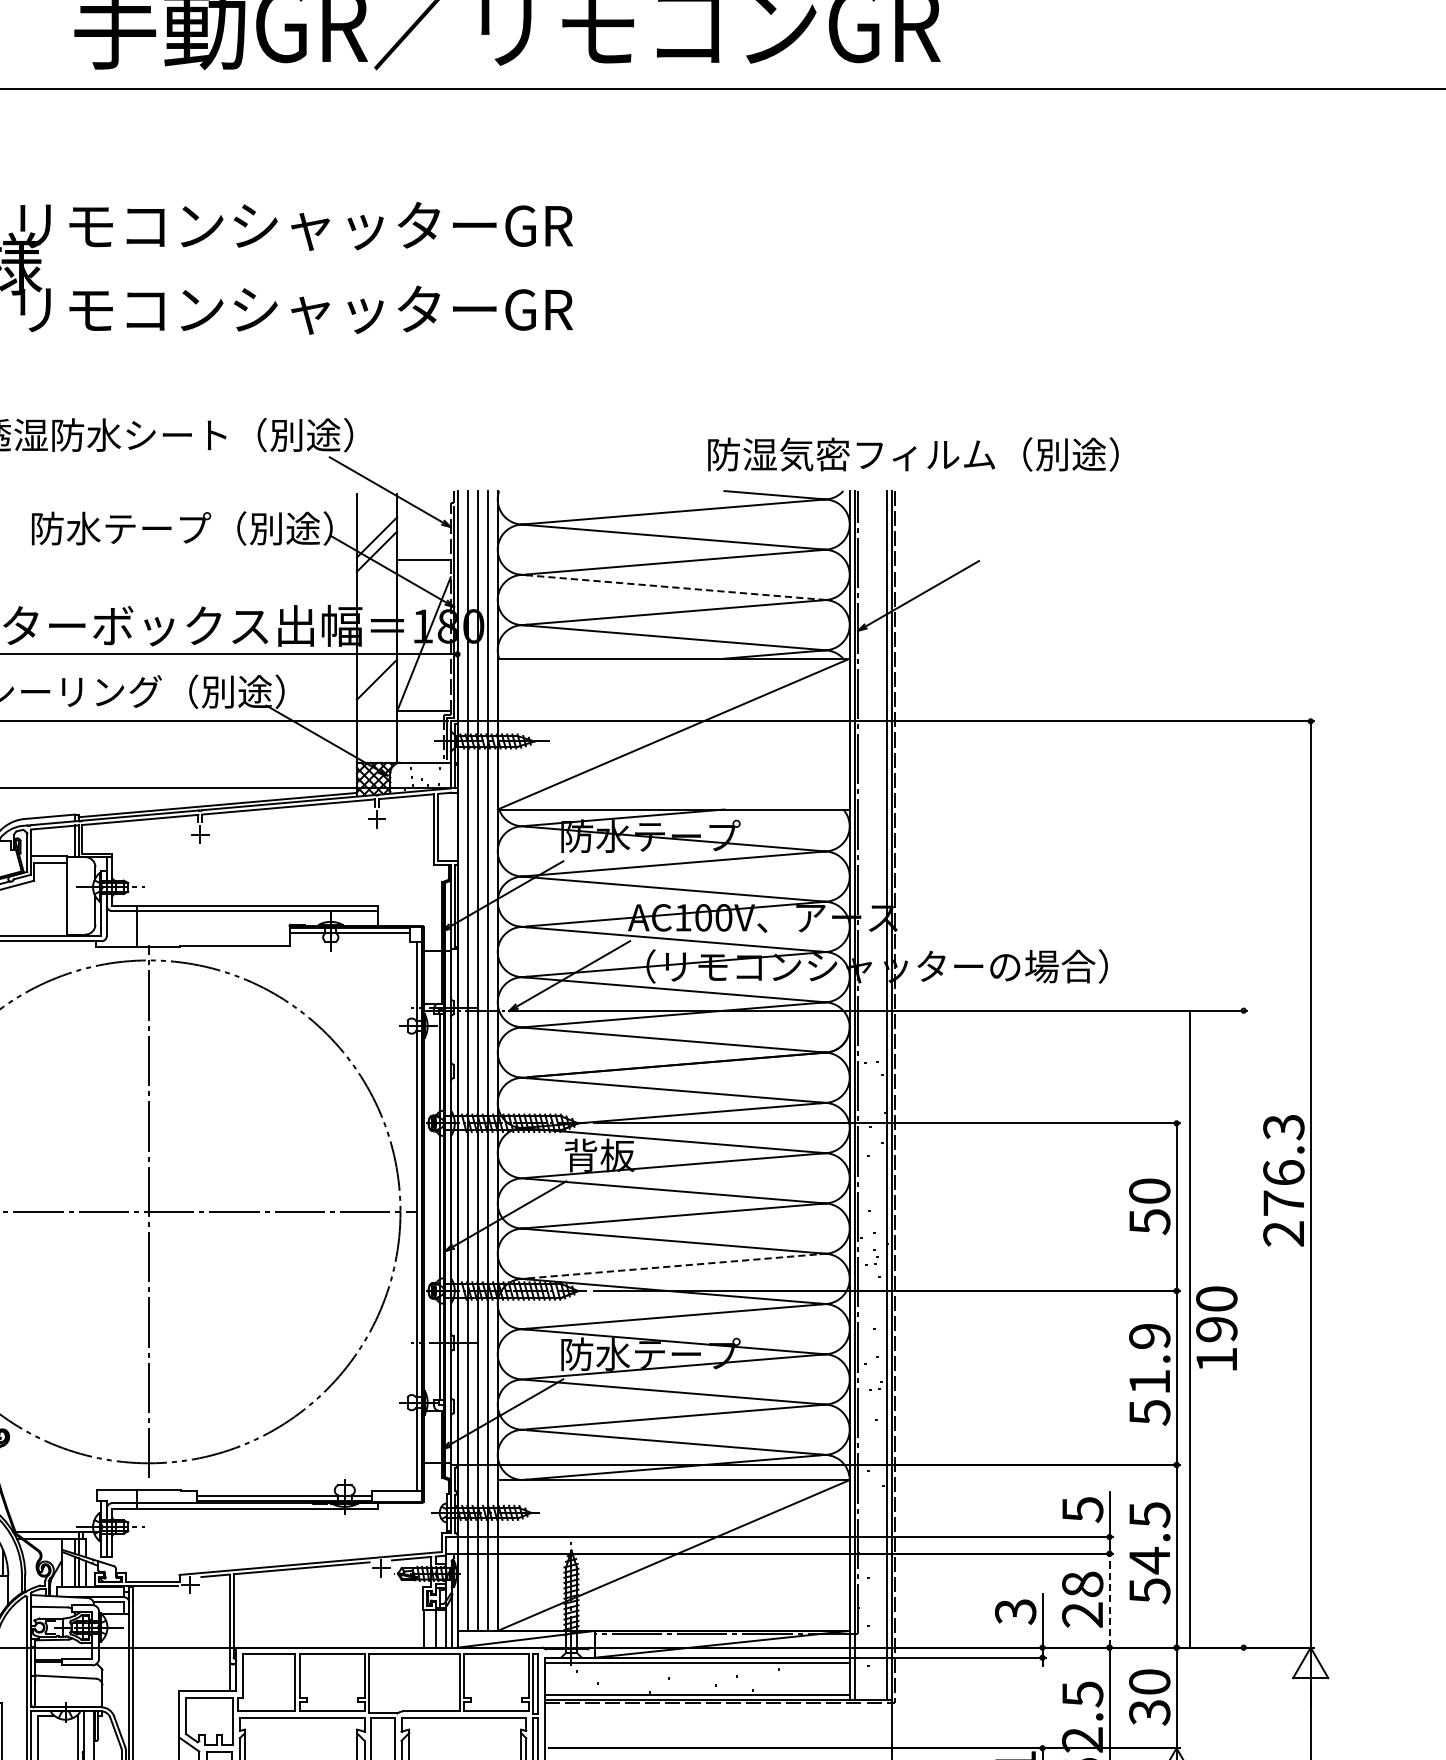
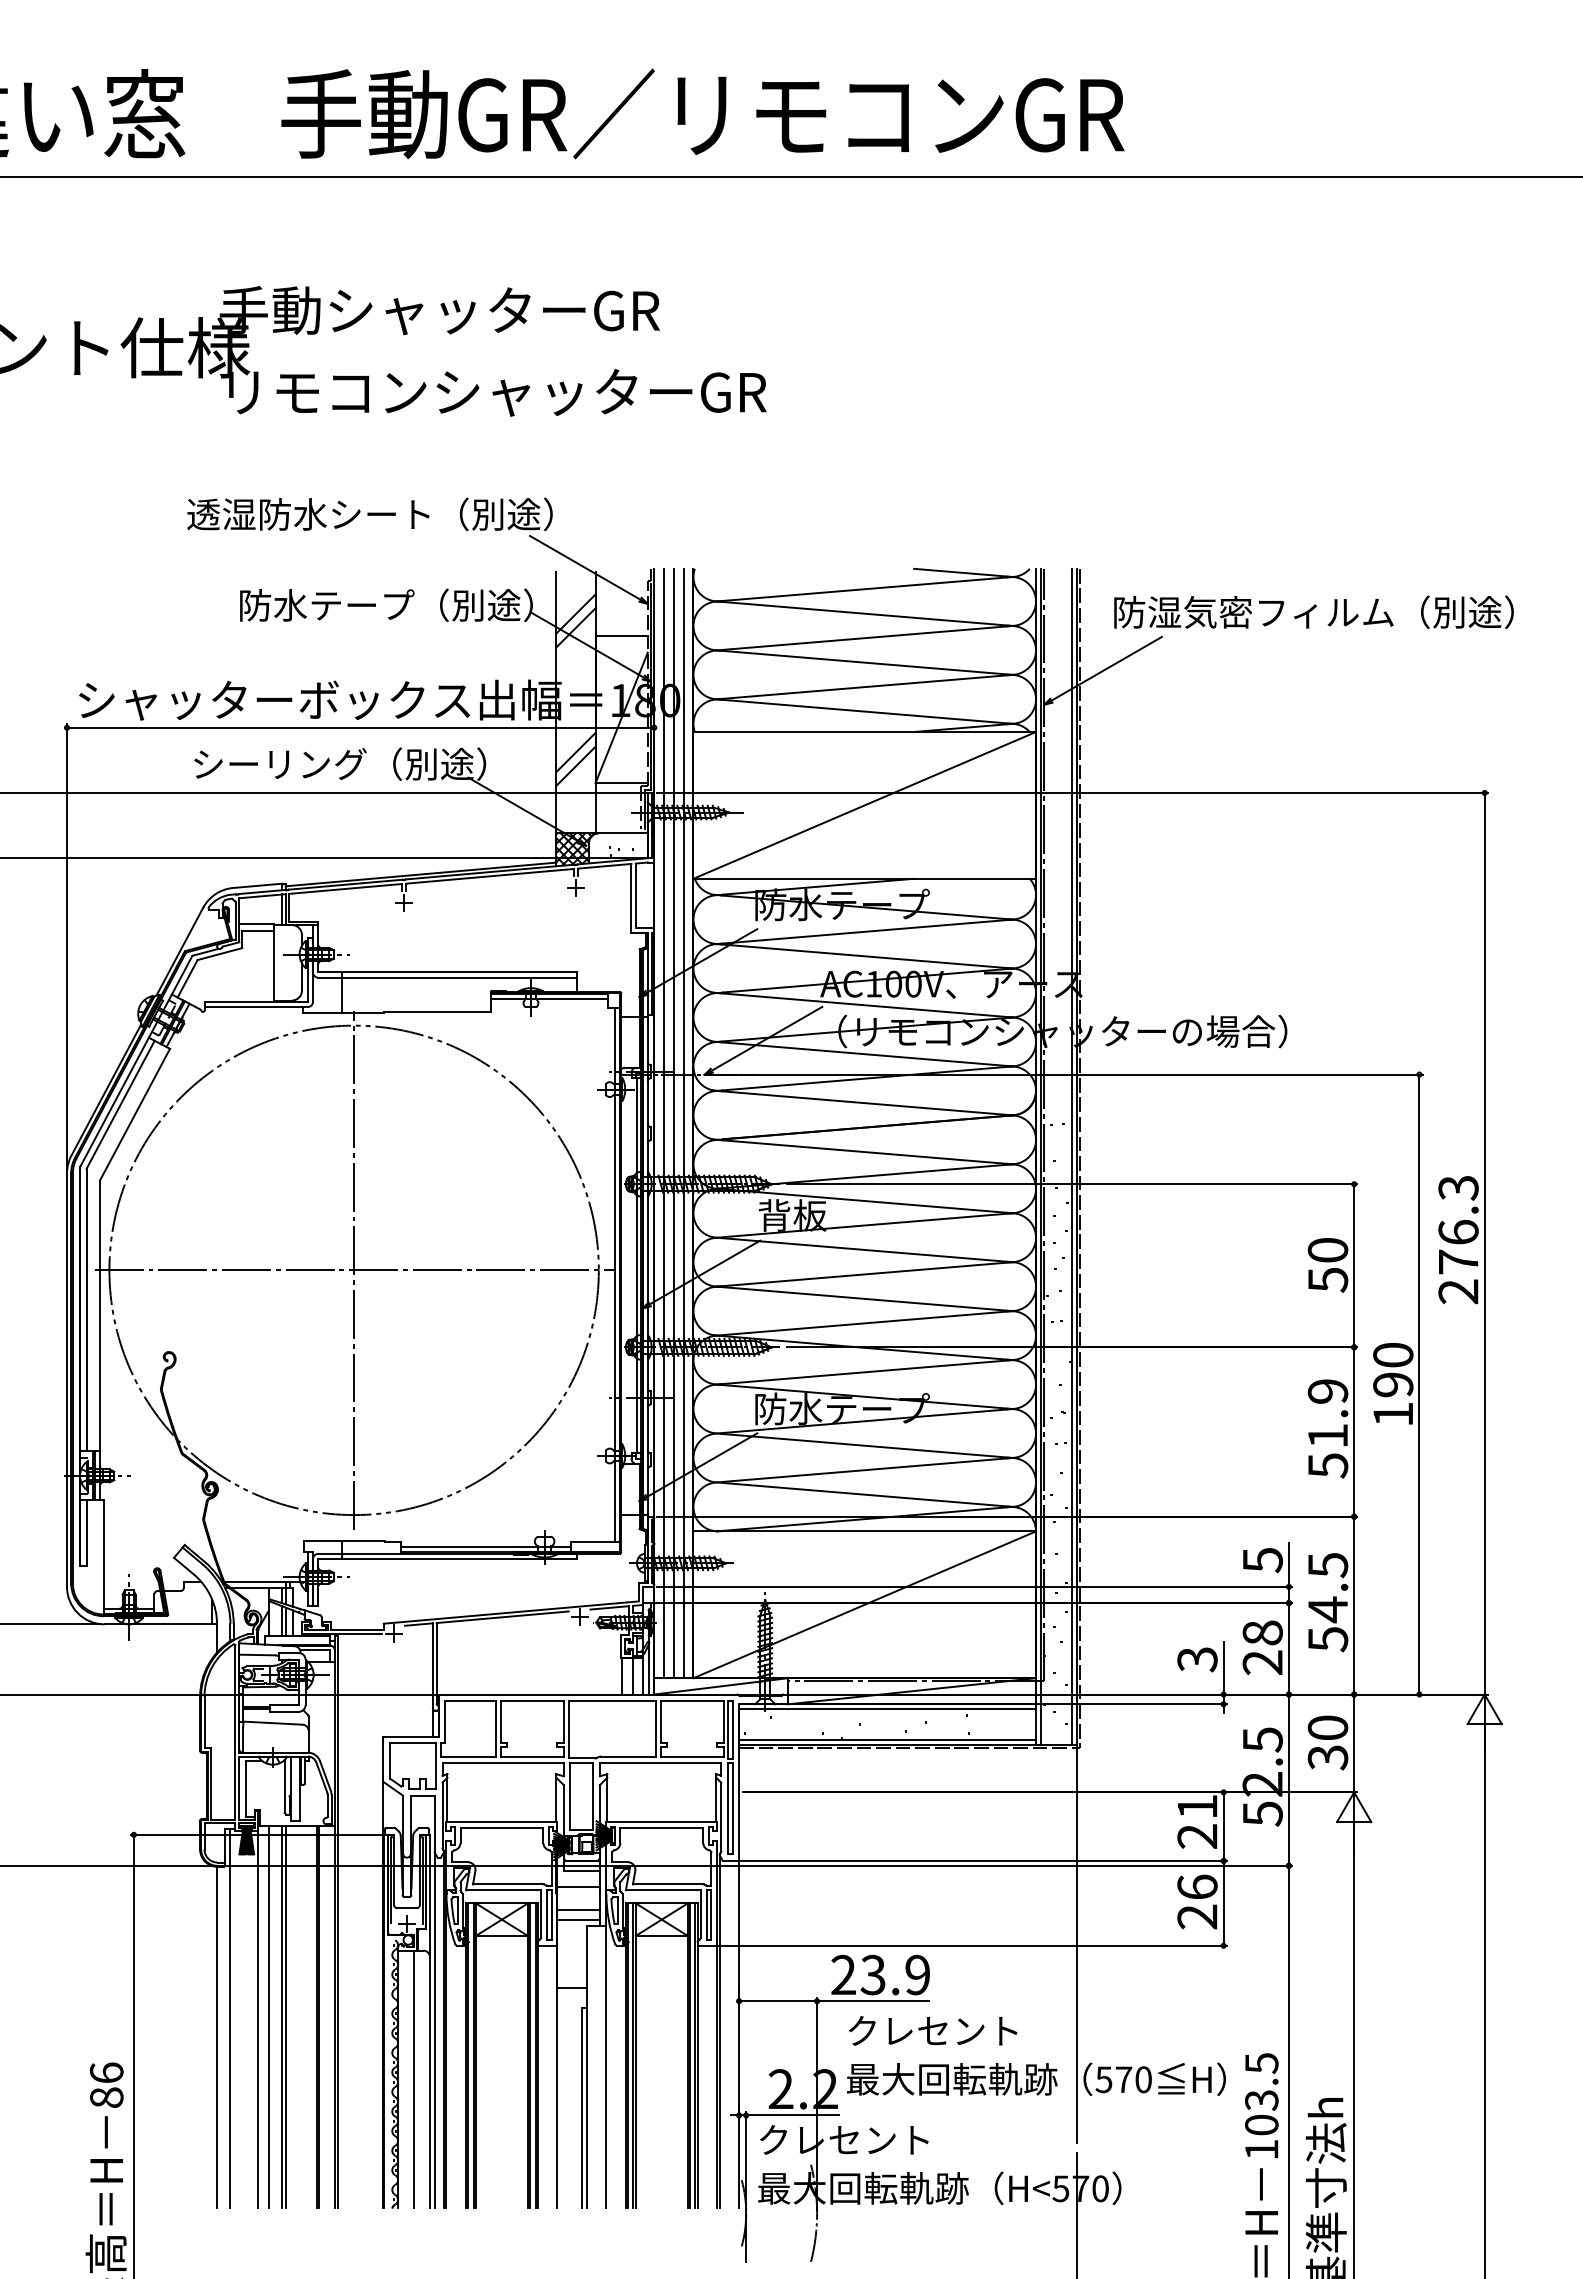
text: (291, 225) -> (492, 310), リモコンシャッターGR -> 手動シャッターGR
text: (912, 453) -> (1313, 611), moved
line: (671, 587) -> (862, 662), dashed -> solid
line: (376, 693) -> (575, 765), added
line: (677, 1266) -> (868, 1323), dashed -> solid
line: (1190, 1329) -> (1419, 1384), moved
line: (1109, 1600) -> (1288, 1648), dashed -> solid

